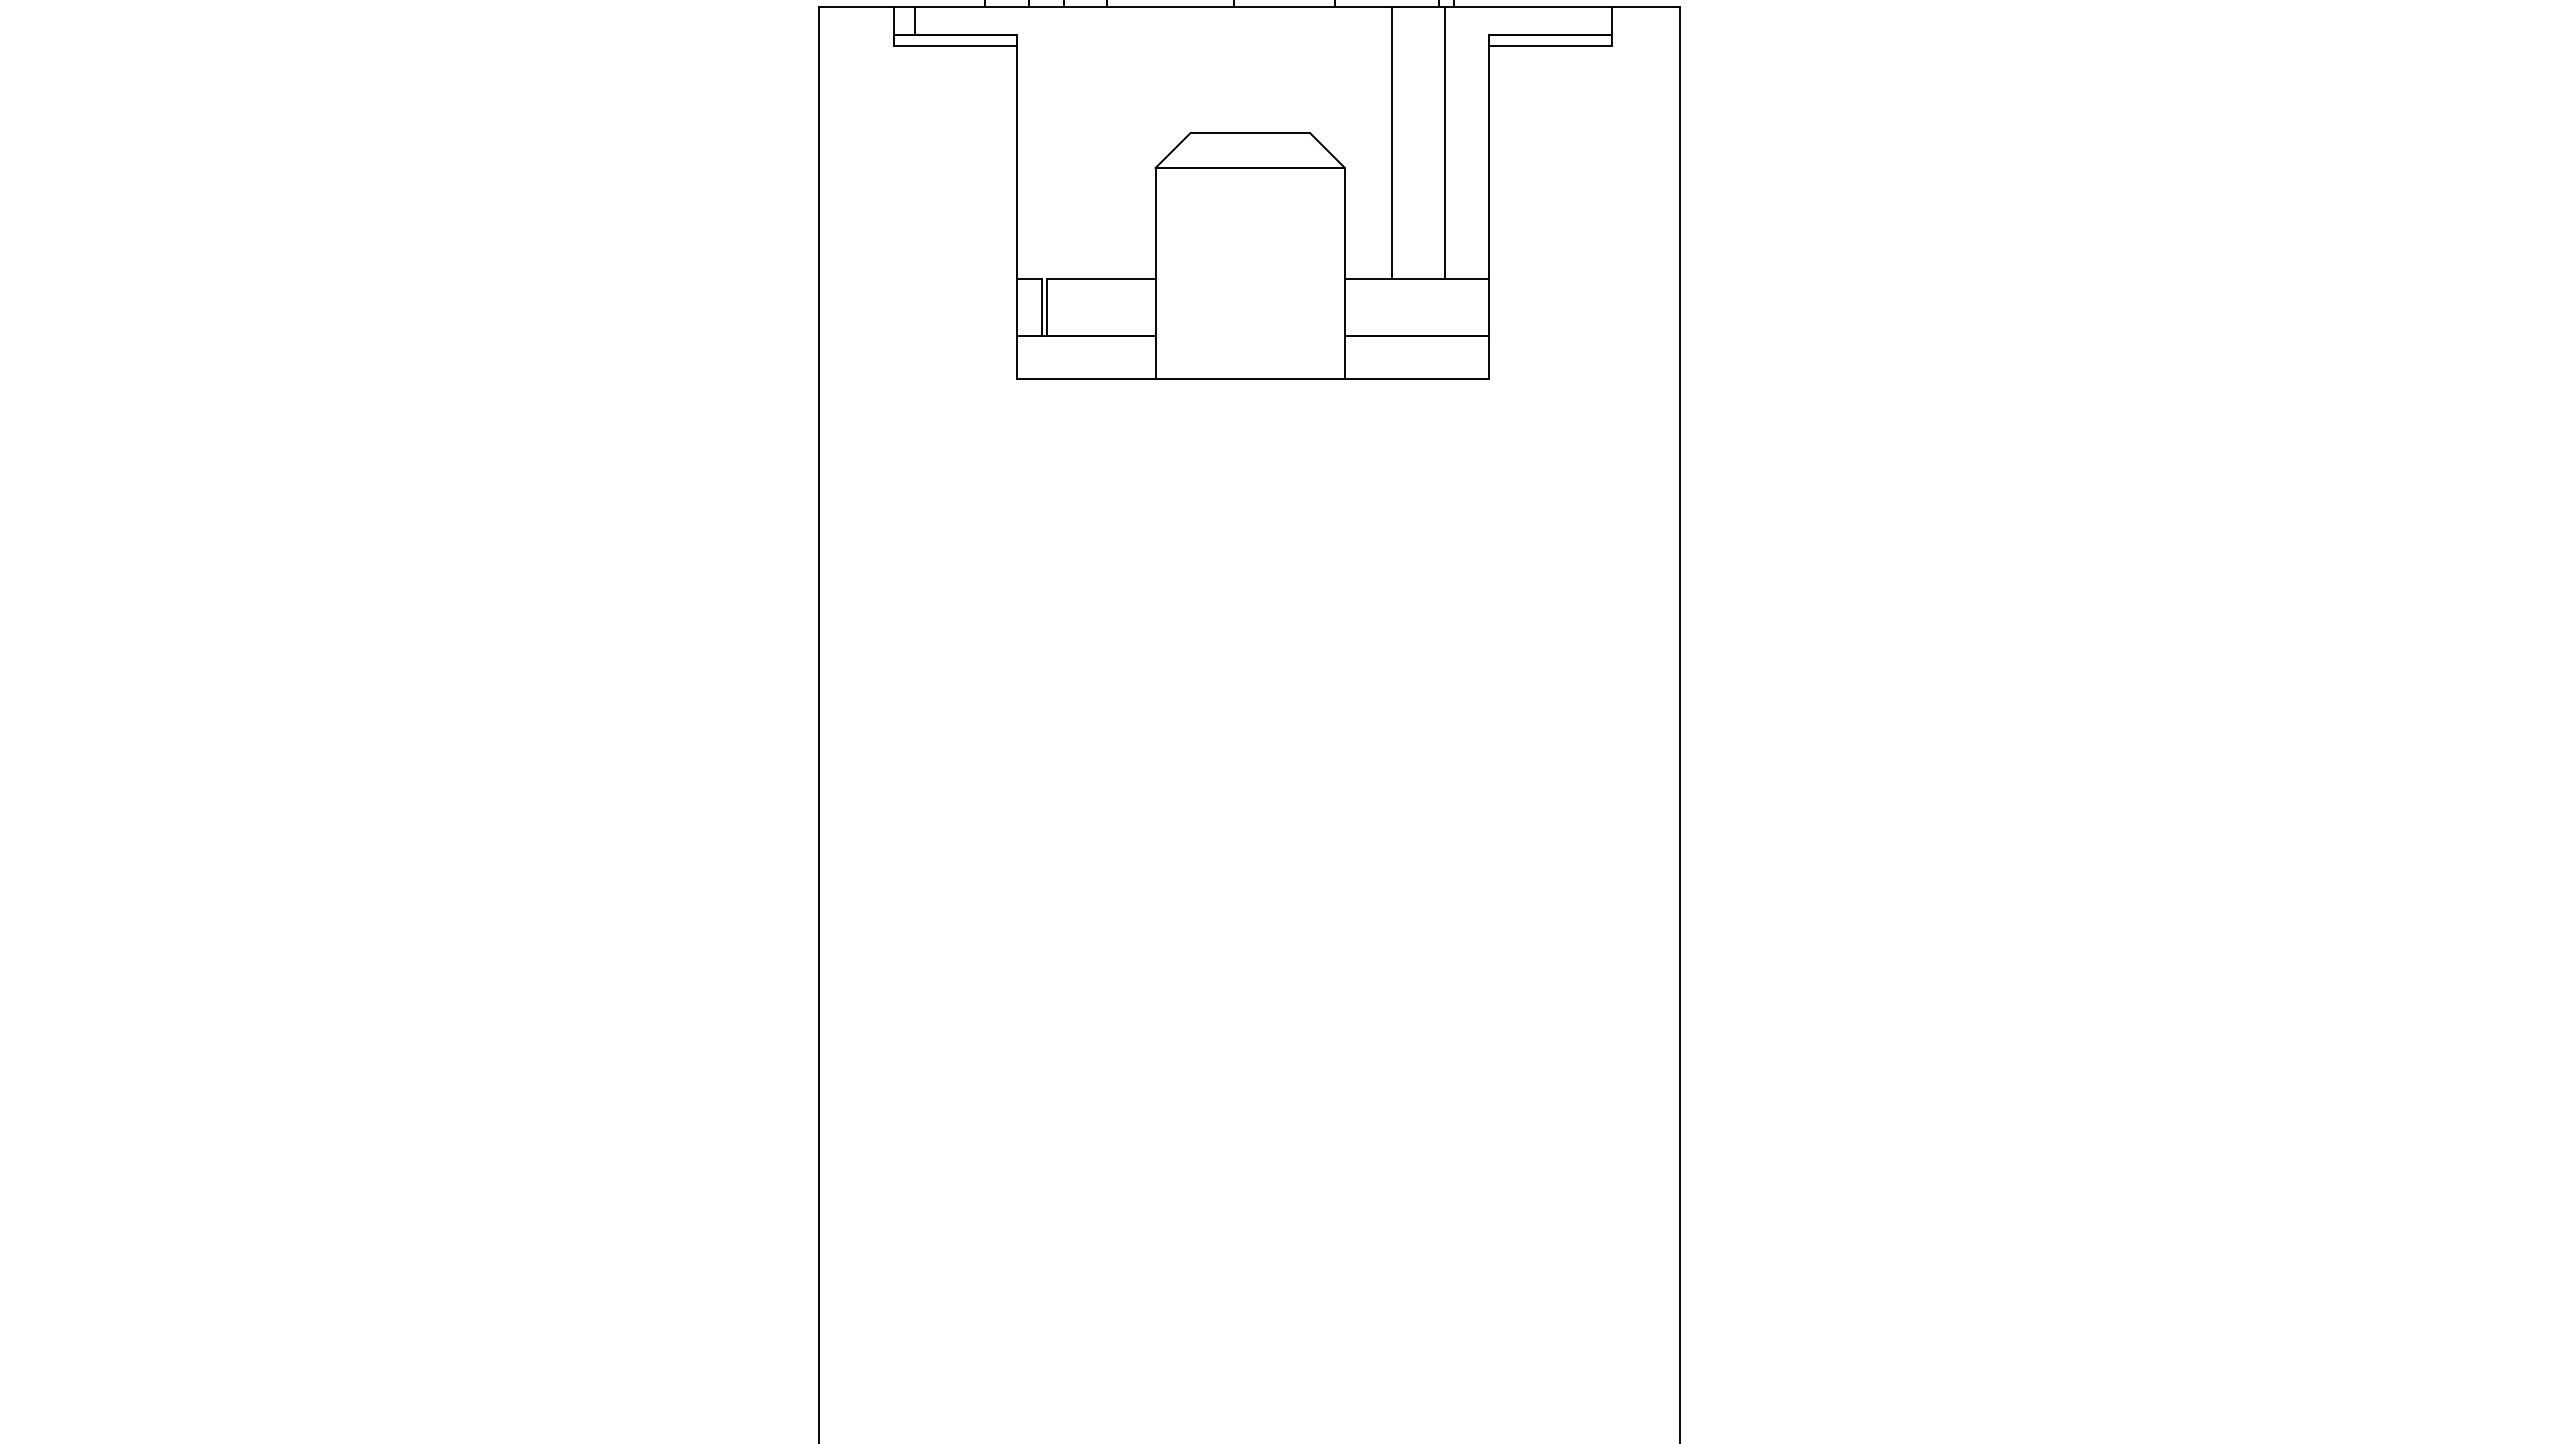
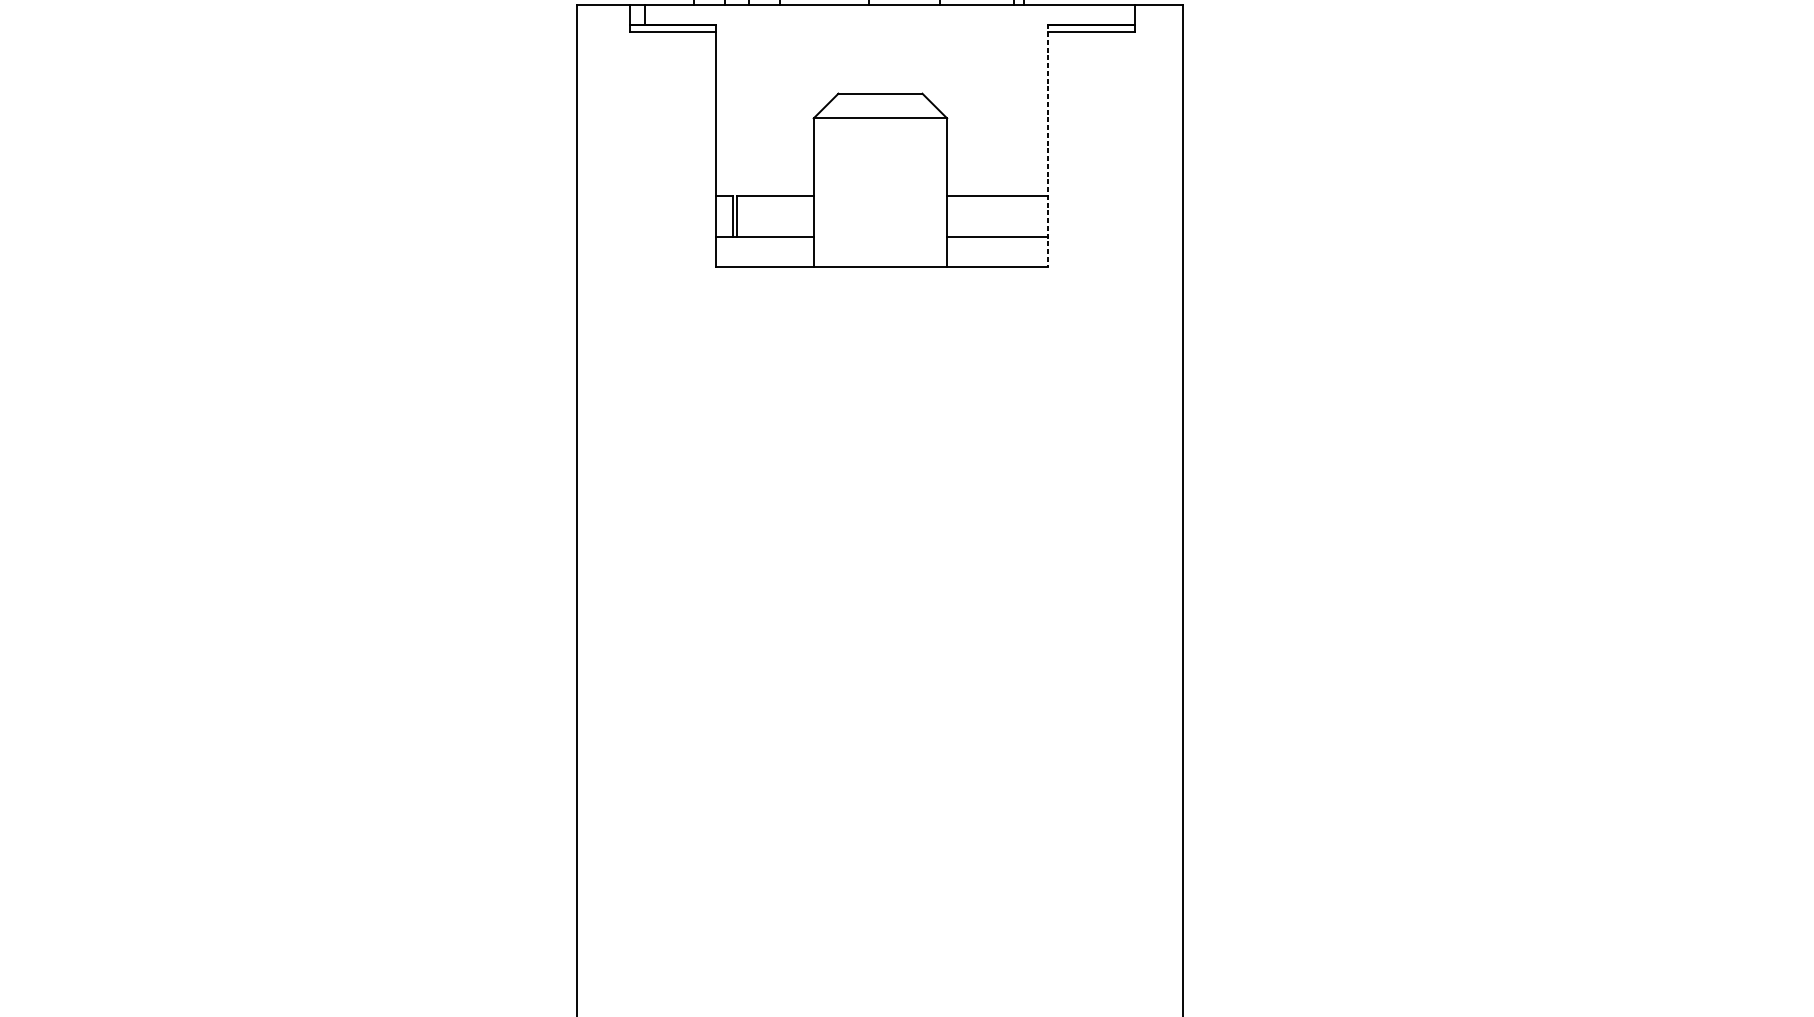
line: (1392, 142) -> (980, 100), removed
line: (1444, 142) -> (1017, 100), removed
line: (1488, 206) -> (1048, 145), solid -> dashed

